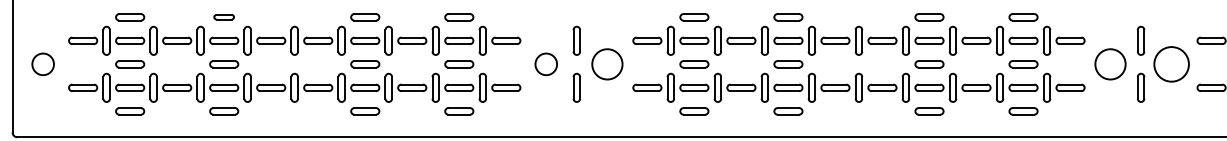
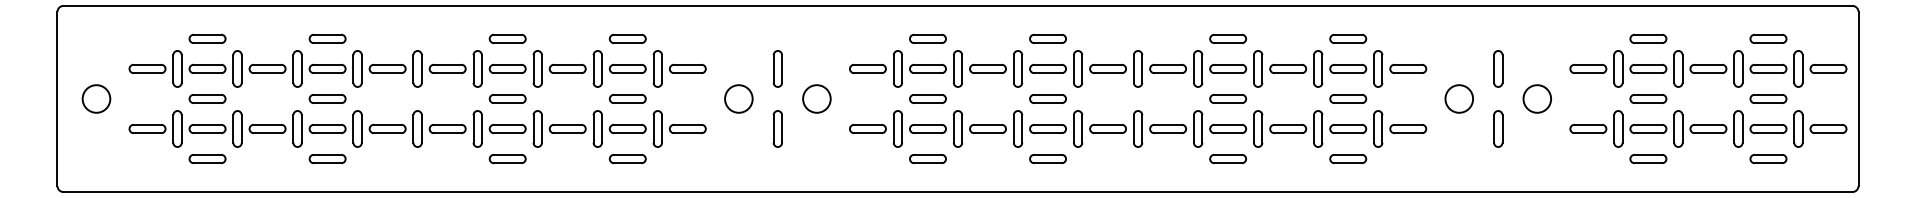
part: (224, 16) -> (327, 38), size x1.43
circle: (607, 63) -> (816, 98), size x0.71
circle: (1110, 63) -> (1459, 98), size x0.71
circle: (1171, 63) -> (1537, 98), size x0.62

